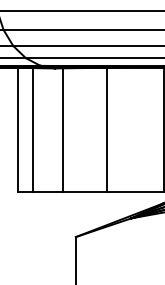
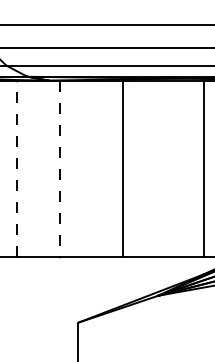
line: (32, 130) -> (16, 169), solid -> dashed
line: (62, 130) -> (59, 169), solid -> dashed

